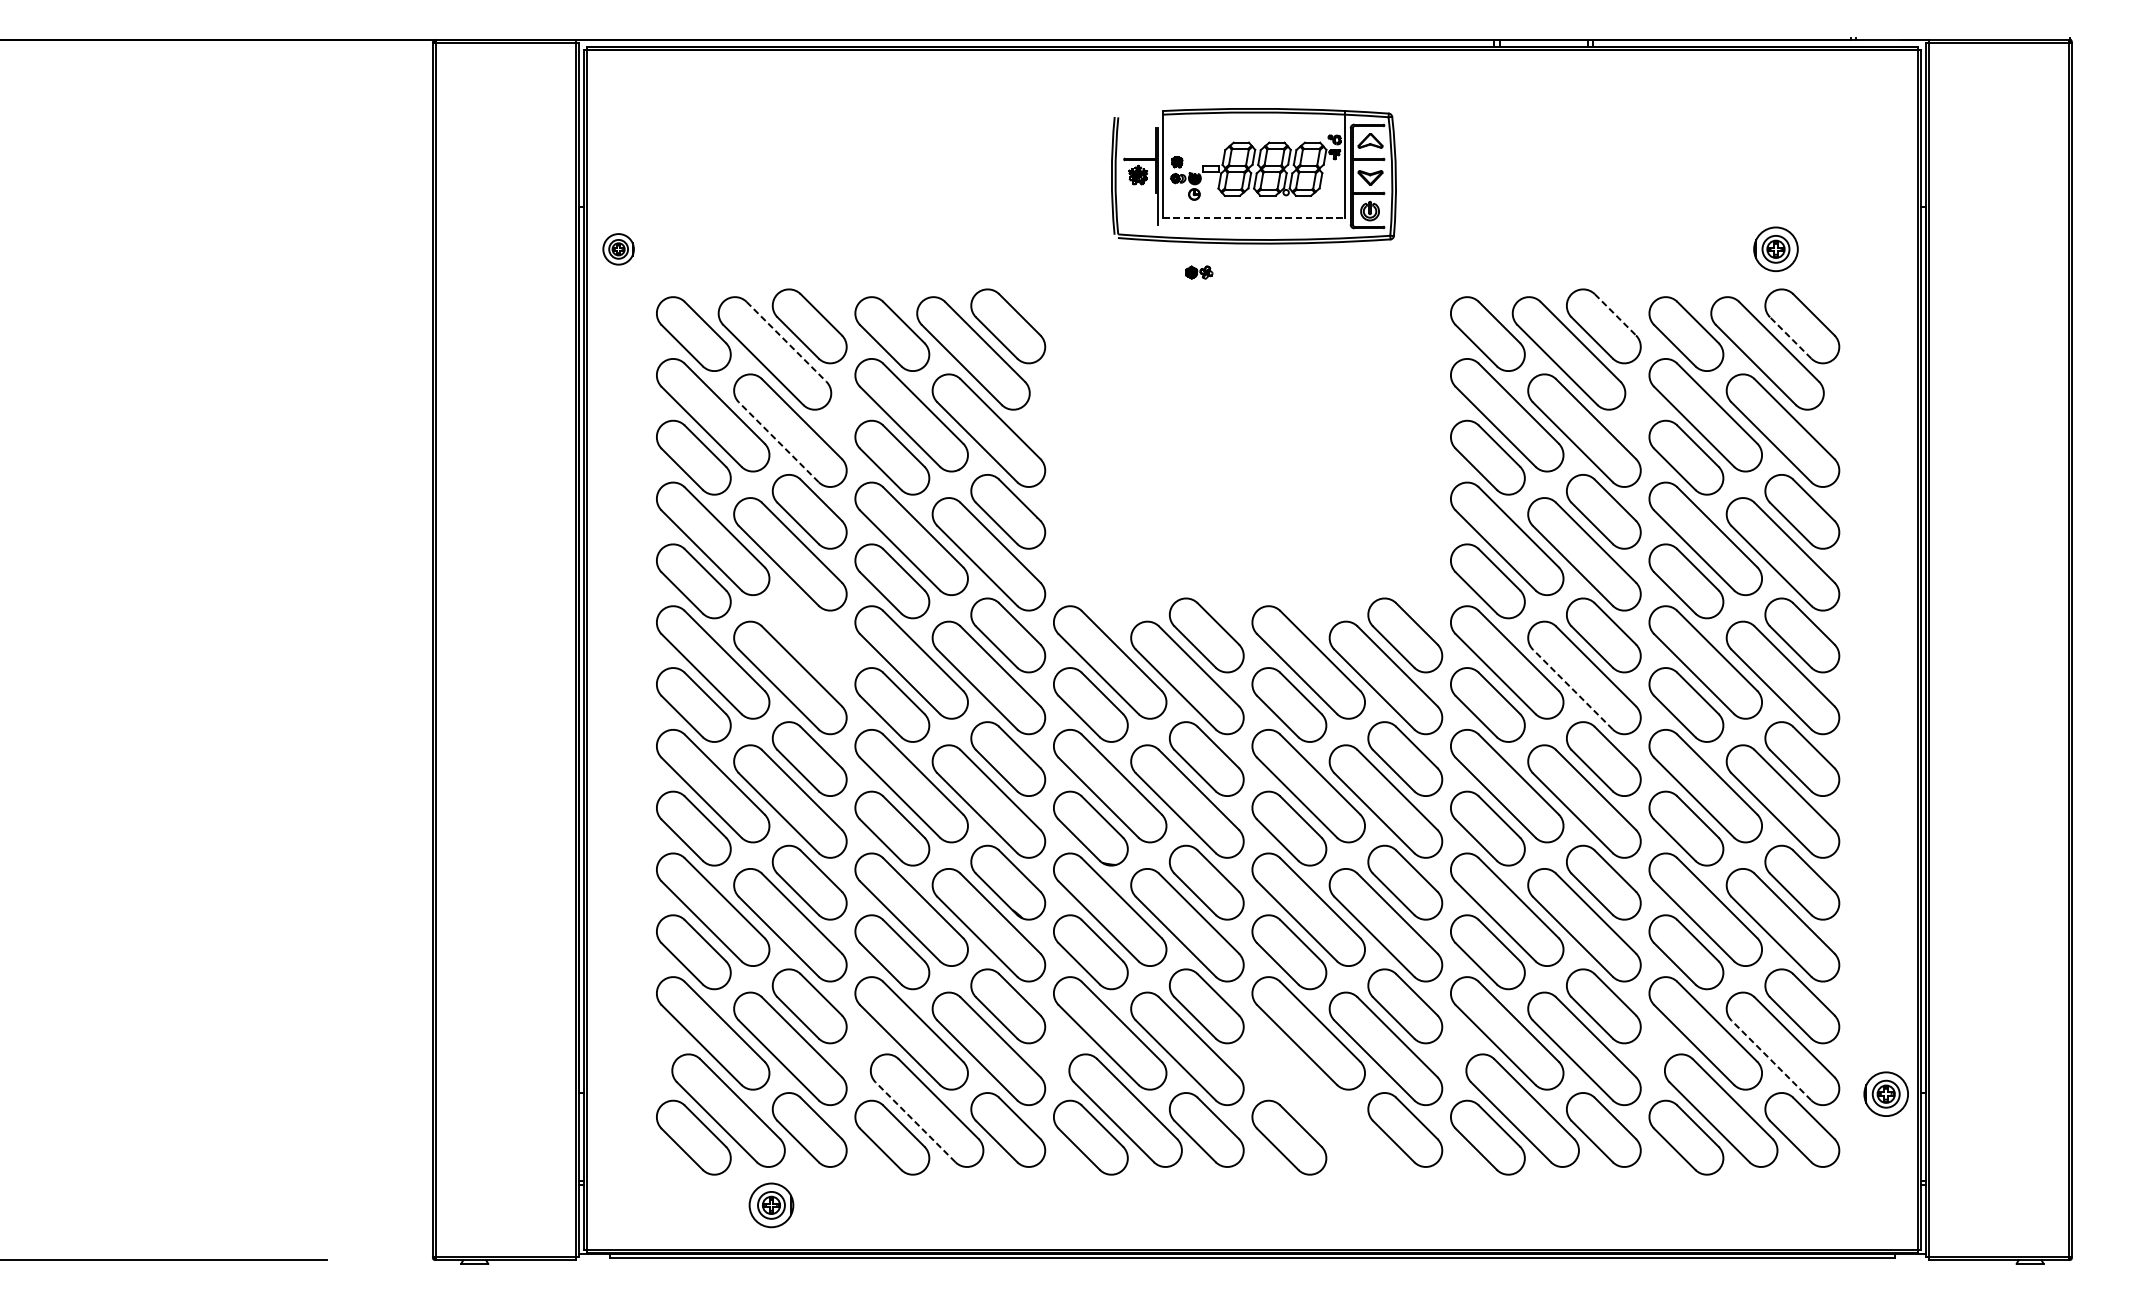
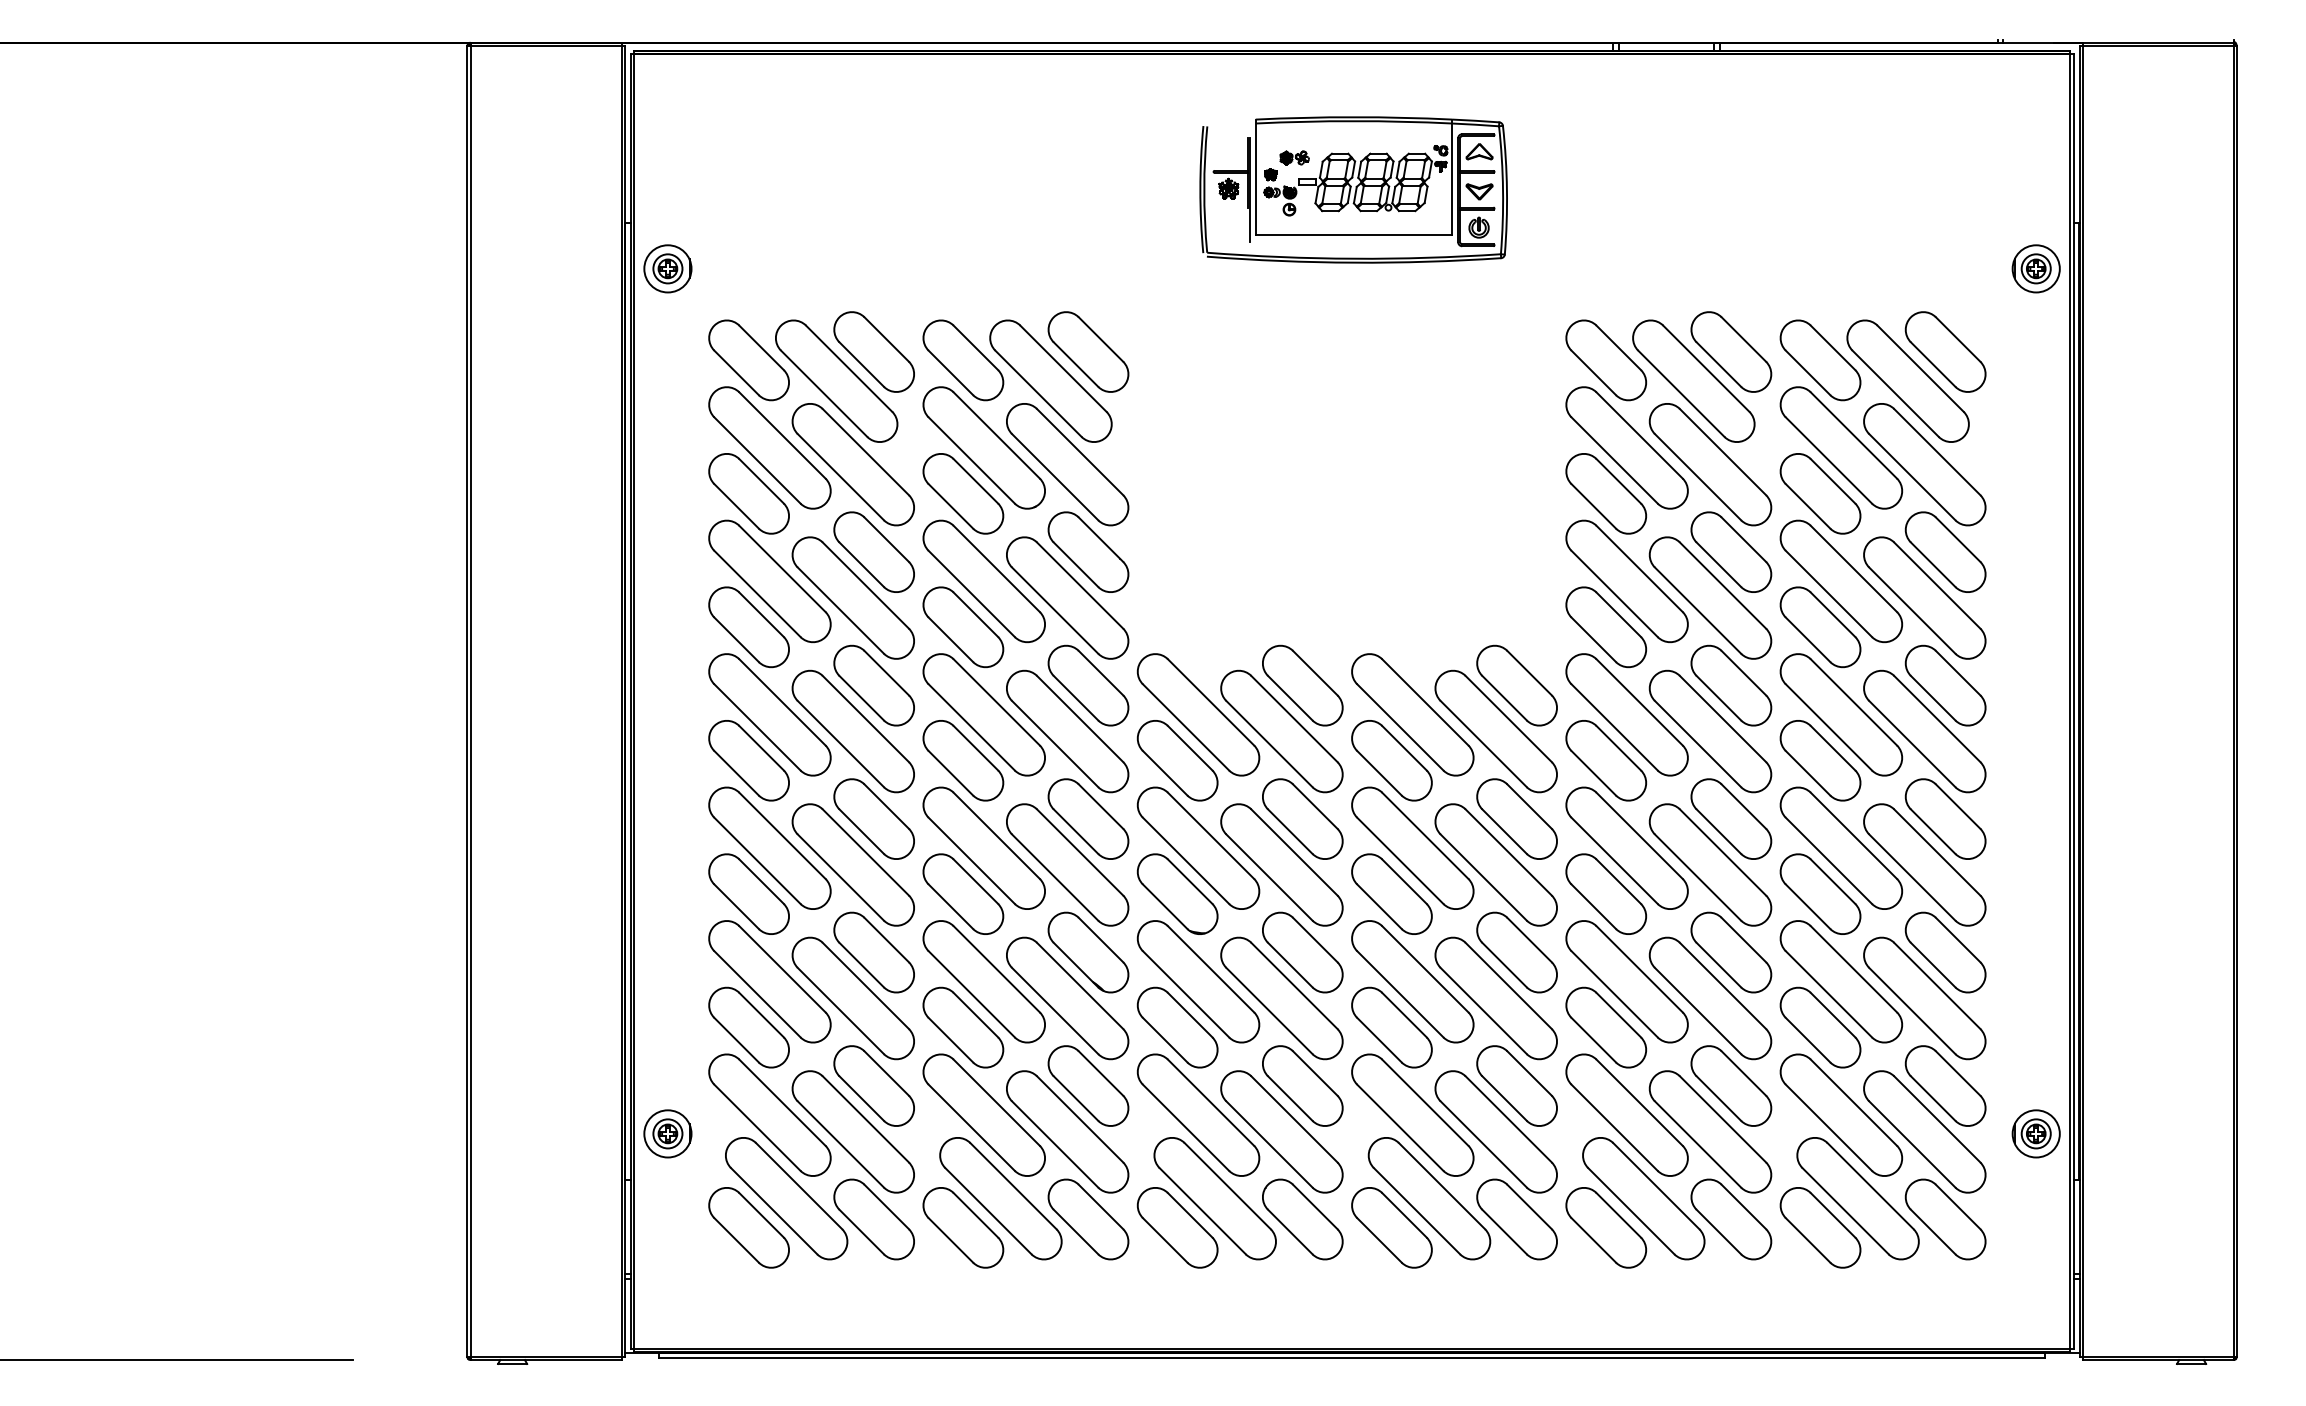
line: (1254, 218) -> (1354, 235), dashed -> solid
part: (618, 248) -> (667, 268), size x1.43
part: (1775, 248) -> (2035, 268), moved
part: (1199, 272) -> (1294, 157), moved
line: (1615, 314) -> (1744, 339), dashed -> solid
line: (1790, 337) -> (1932, 364), dashed -> solid
line: (786, 341) -> (849, 368), dashed -> solid
line: (778, 442) -> (840, 477), dashed -> solid
part: (809, 635) -> (873, 685), added
line: (1573, 689) -> (1698, 744), dashed -> solid
line: (1771, 1060) -> (1912, 1144), dashed -> solid
part: (1885, 1093) -> (2035, 1133), moved
part: (1324, 1110) -> (1429, 1198), added
line: (915, 1122) -> (988, 1211), dashed -> solid
part: (771, 1205) -> (667, 1133), moved

